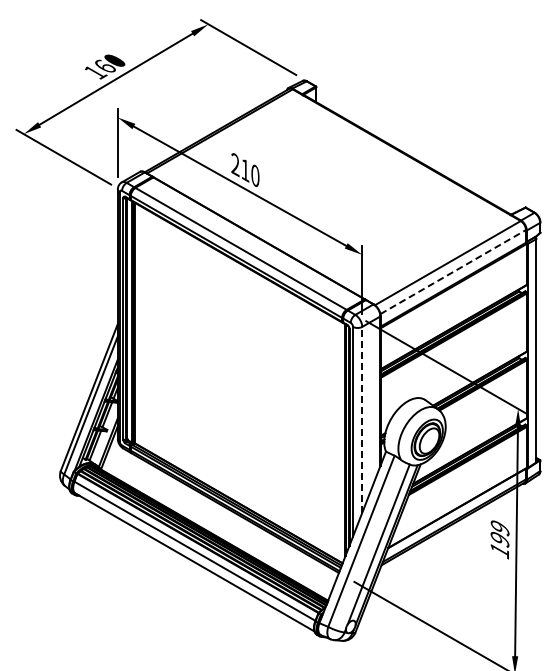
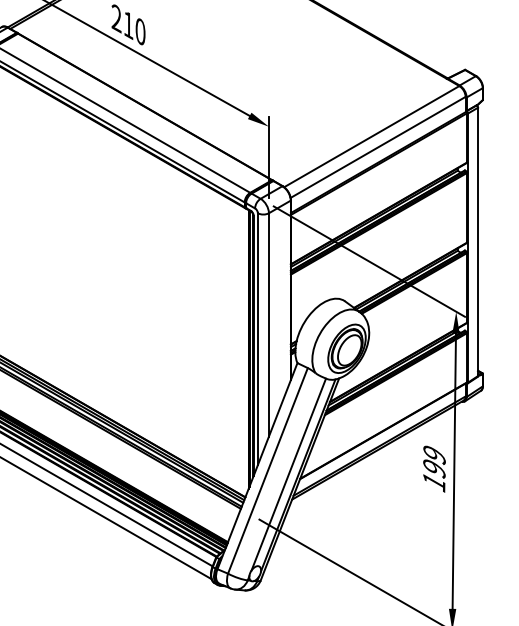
line: (453, 271) -> (378, 146), dashed -> solid
line: (362, 419) -> (269, 324), dashed -> solid

